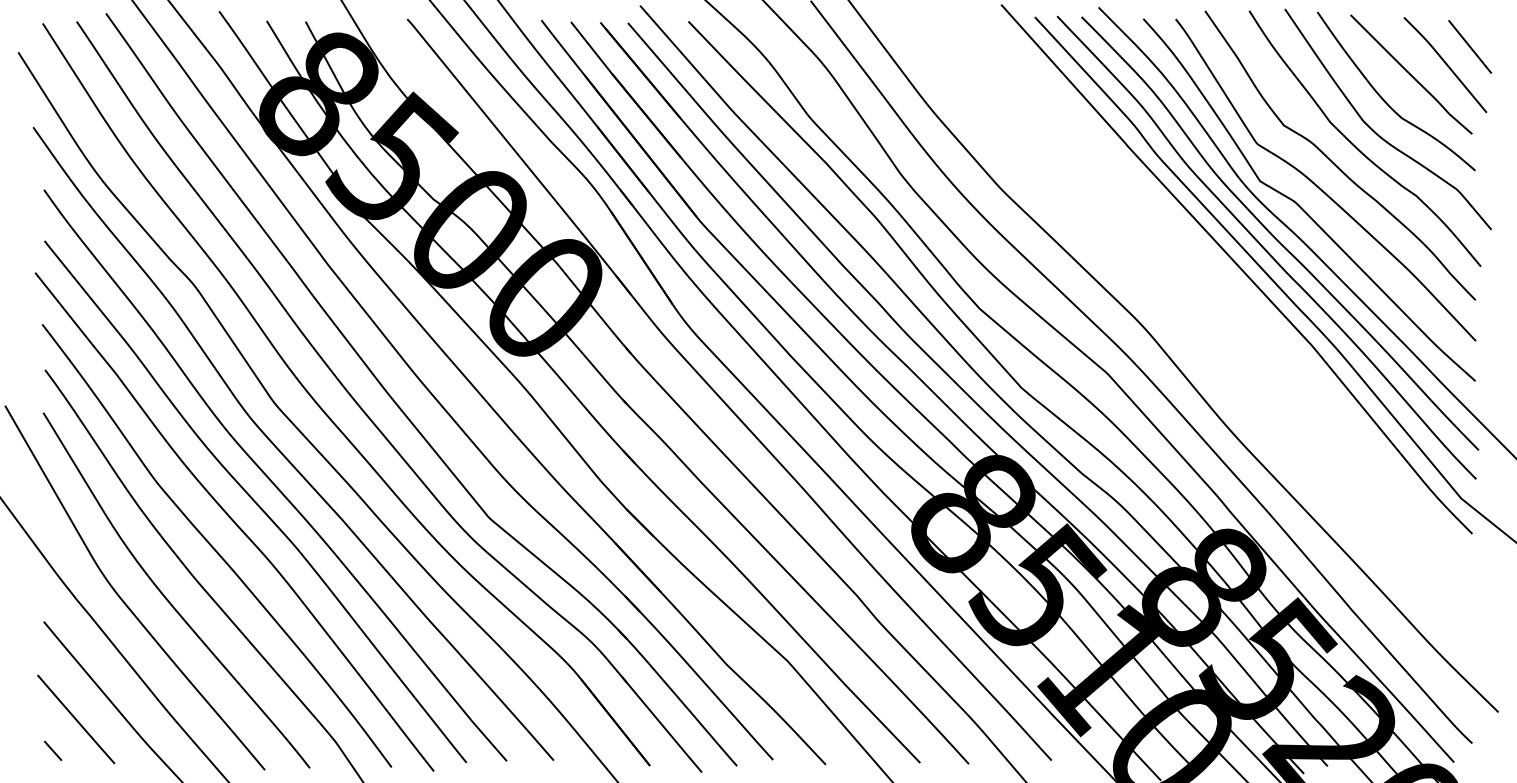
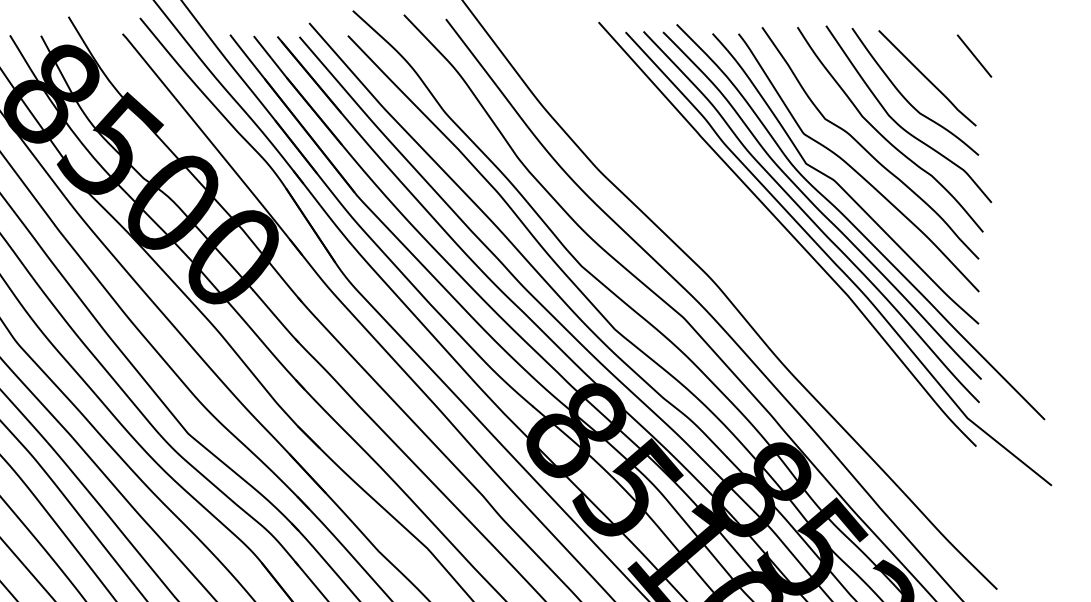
curve: (1445, 64) -> (954, 70), removed

